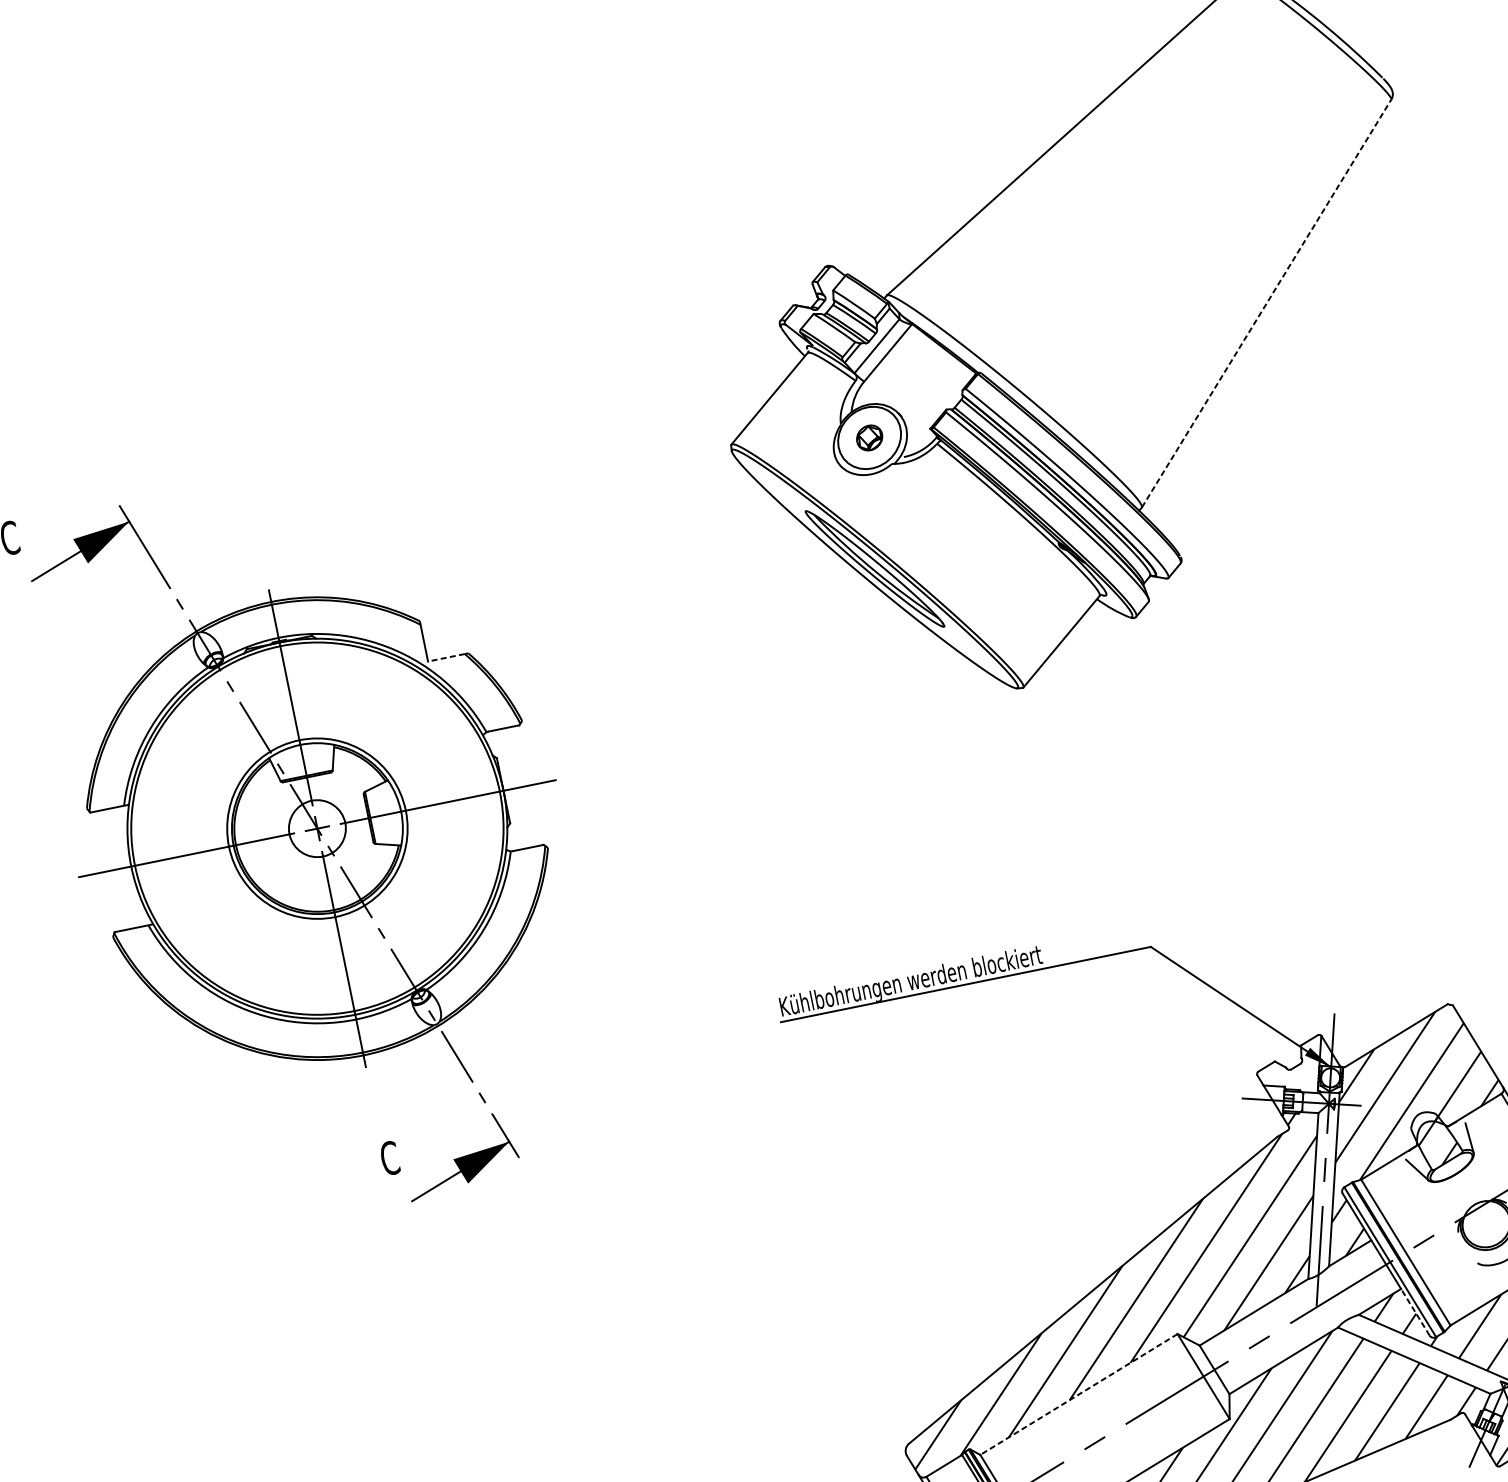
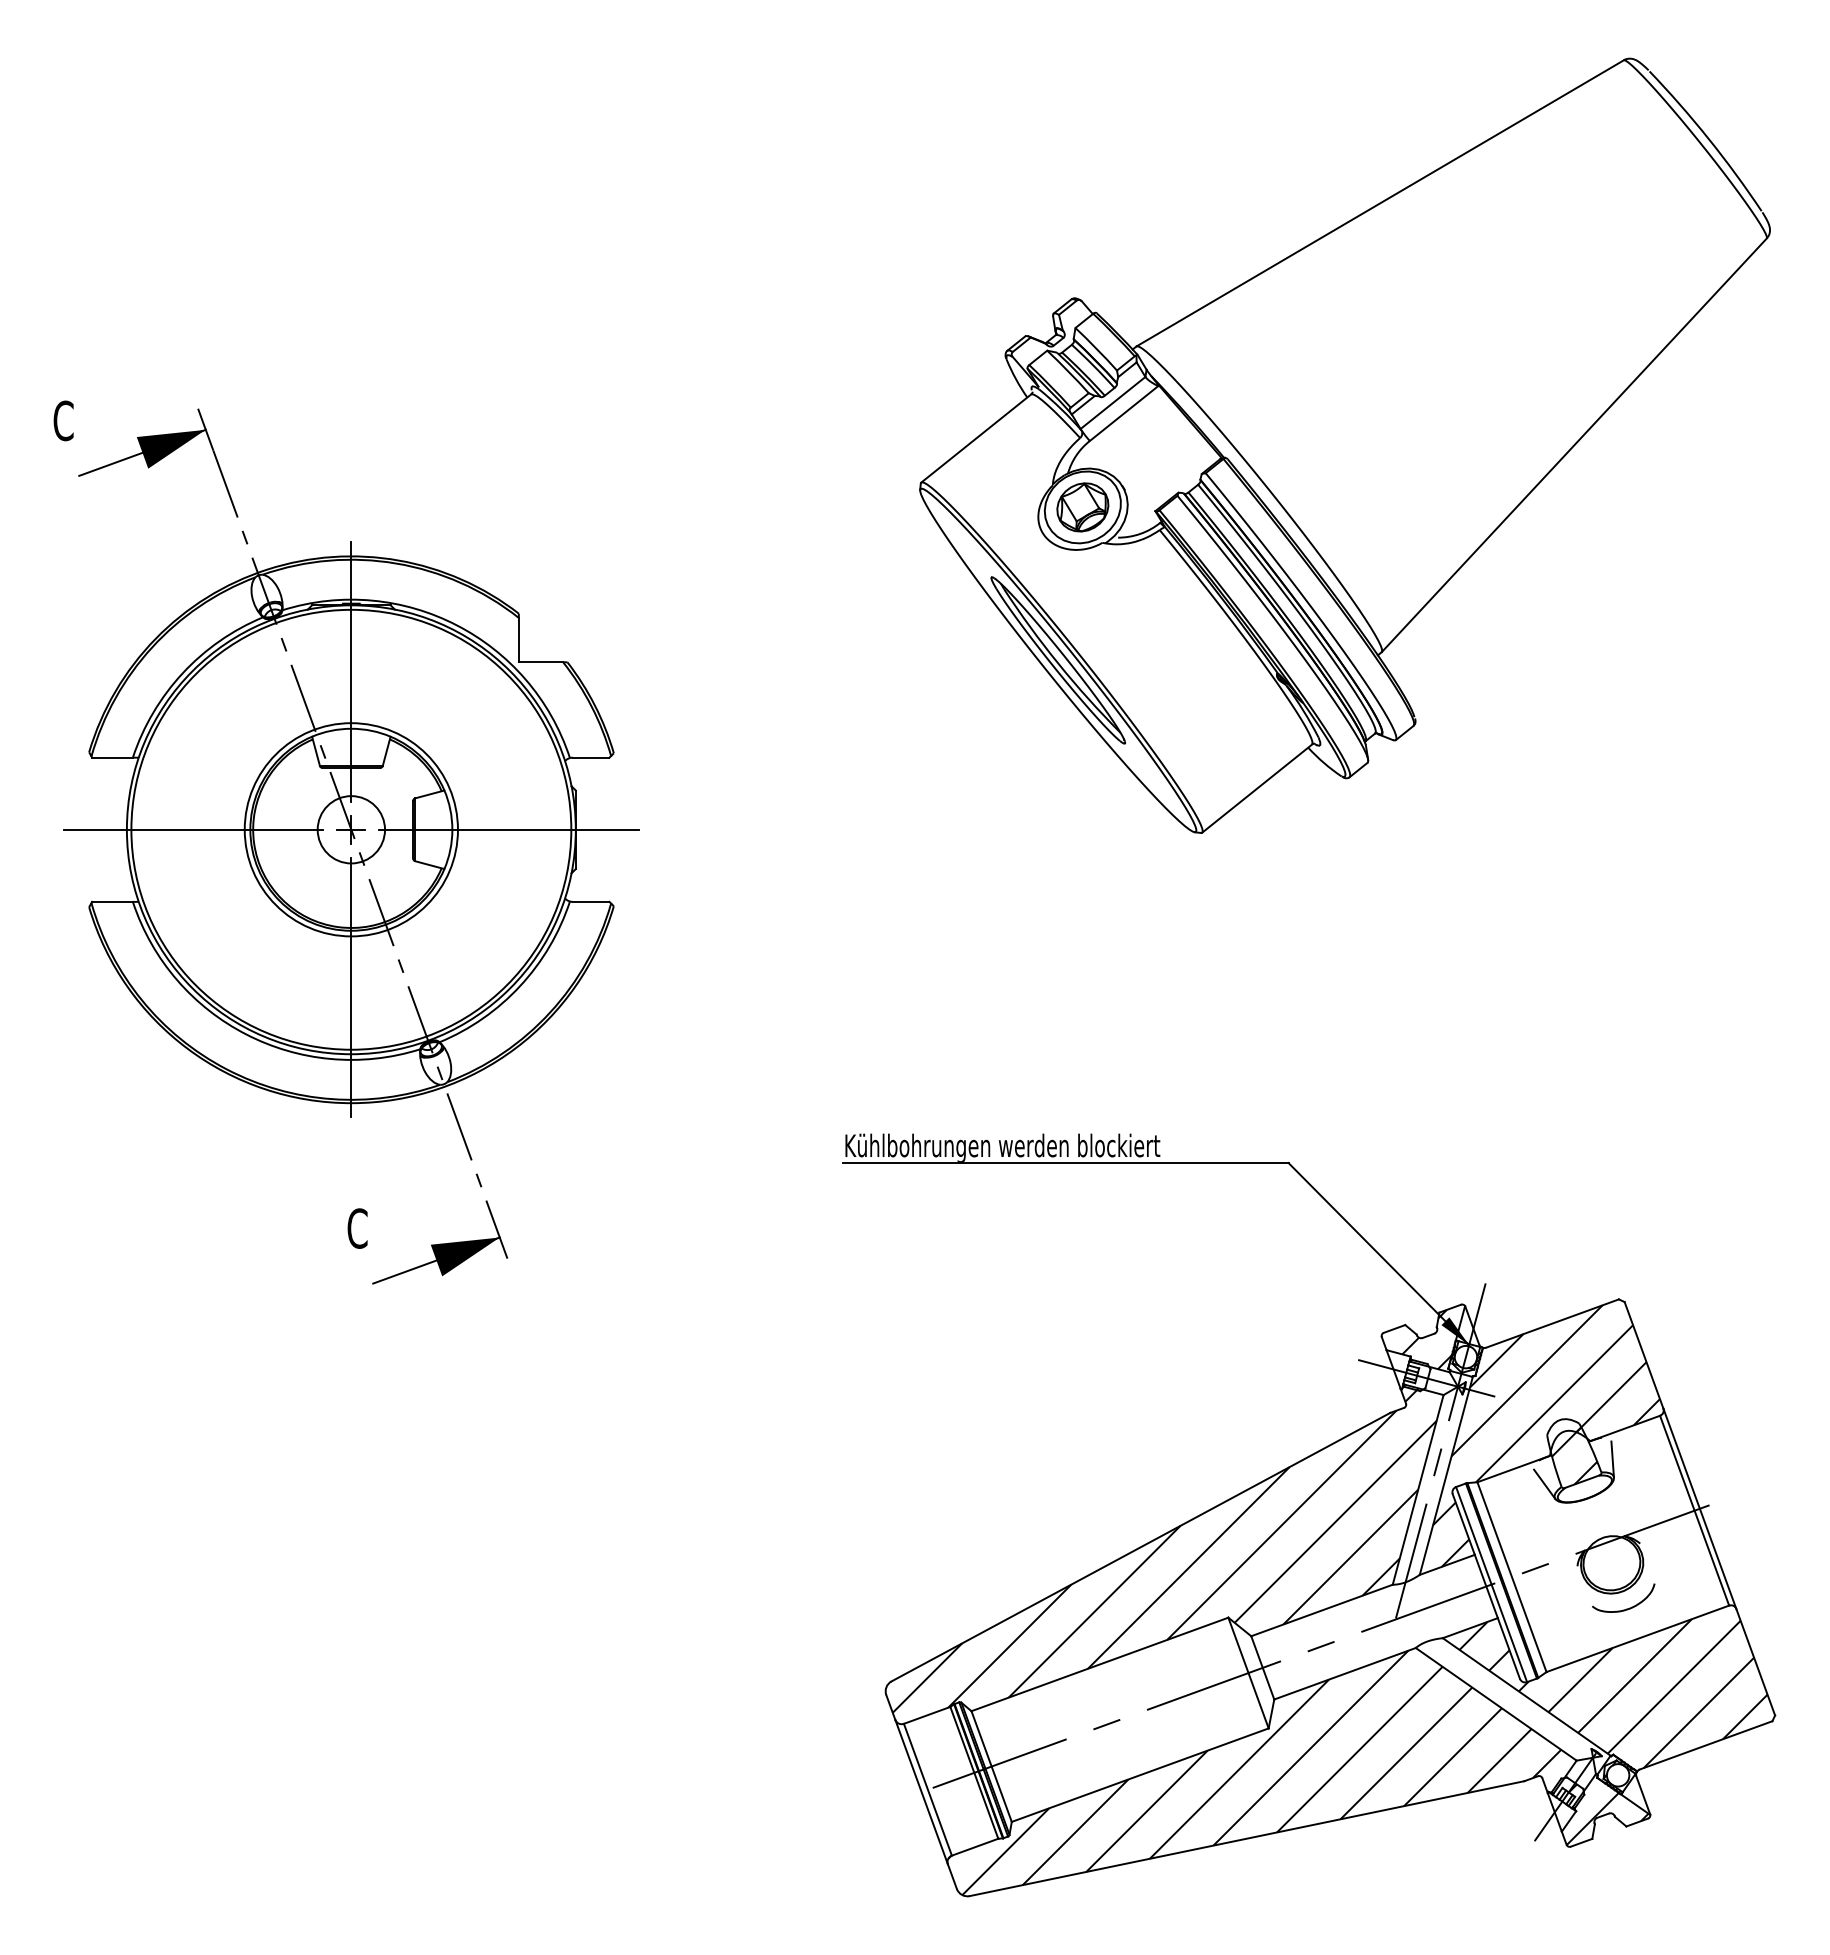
line: (1266, 303) -> (1574, 445), dashed -> solid
part: (869, 438) -> (1082, 507), size x1.67
line: (446, 658) -> (540, 662), dashed -> solid
hatch: (1294, 1069) -> (1426, 1339), added
line: (1415, 1312) -> (1508, 1648), dashed -> solid
line: (1078, 1394) -> (1099, 1664), dashed -> solid

